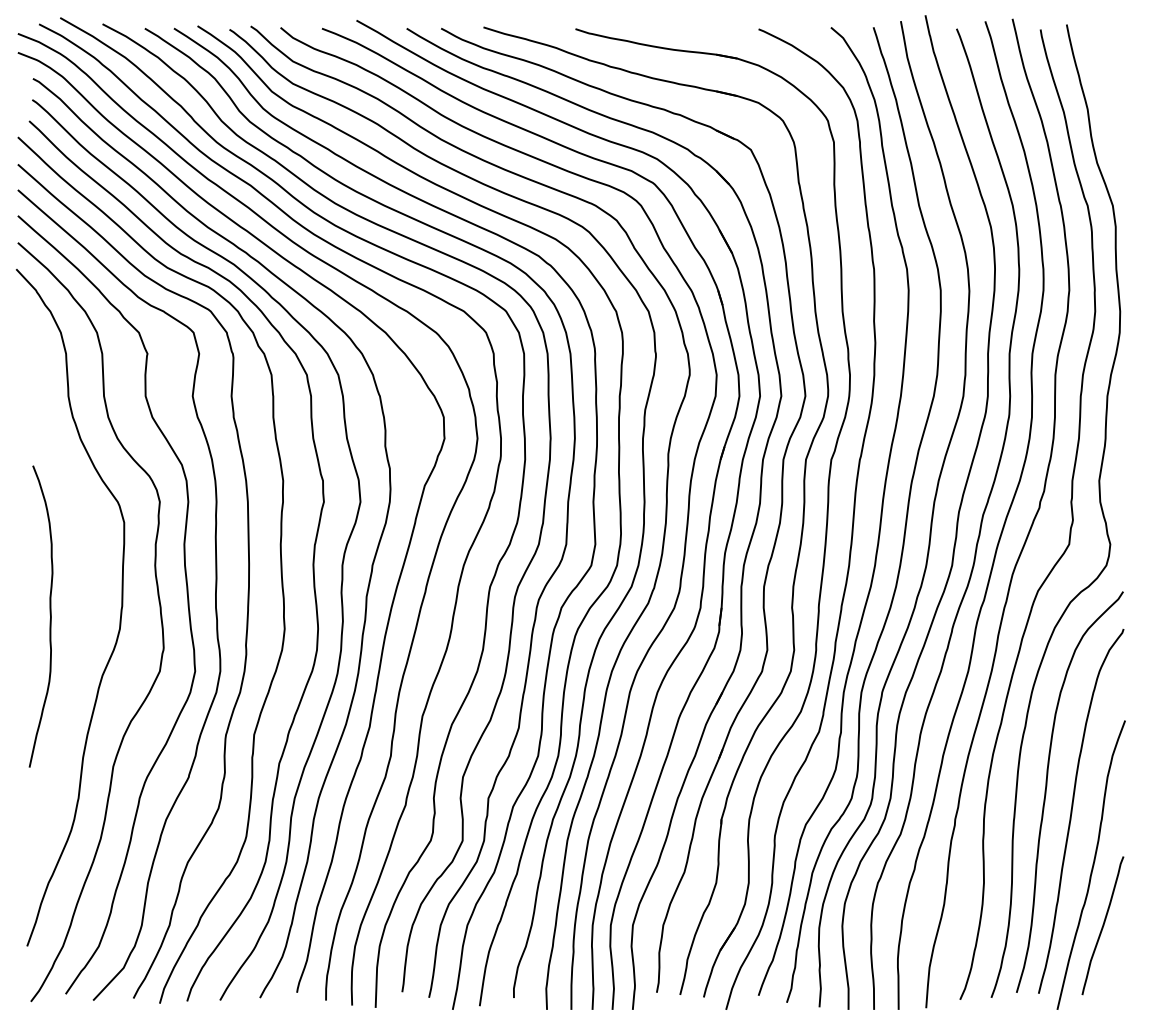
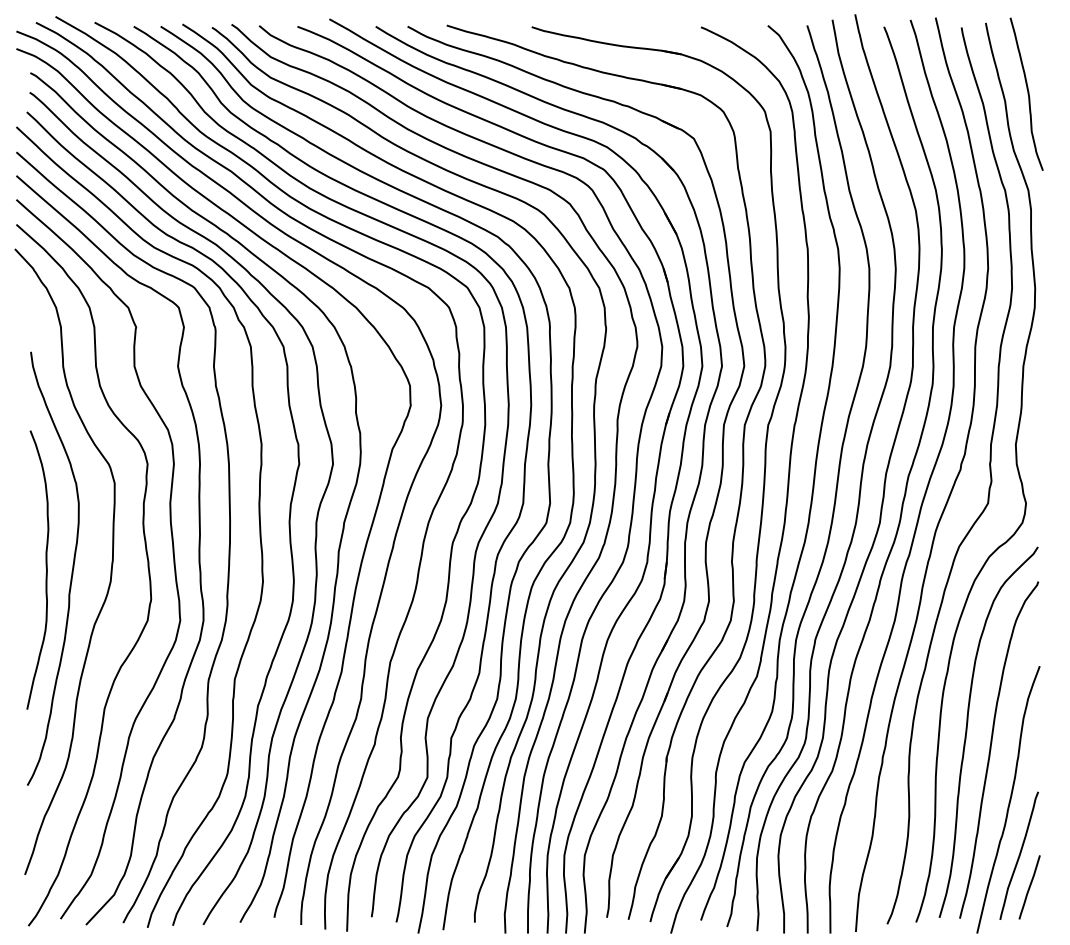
curve: (1111, 100) -> (1027, 93), added
curve: (77, 618) -> (71, 571), added
line: (1114, 960) -> (1029, 887), added

